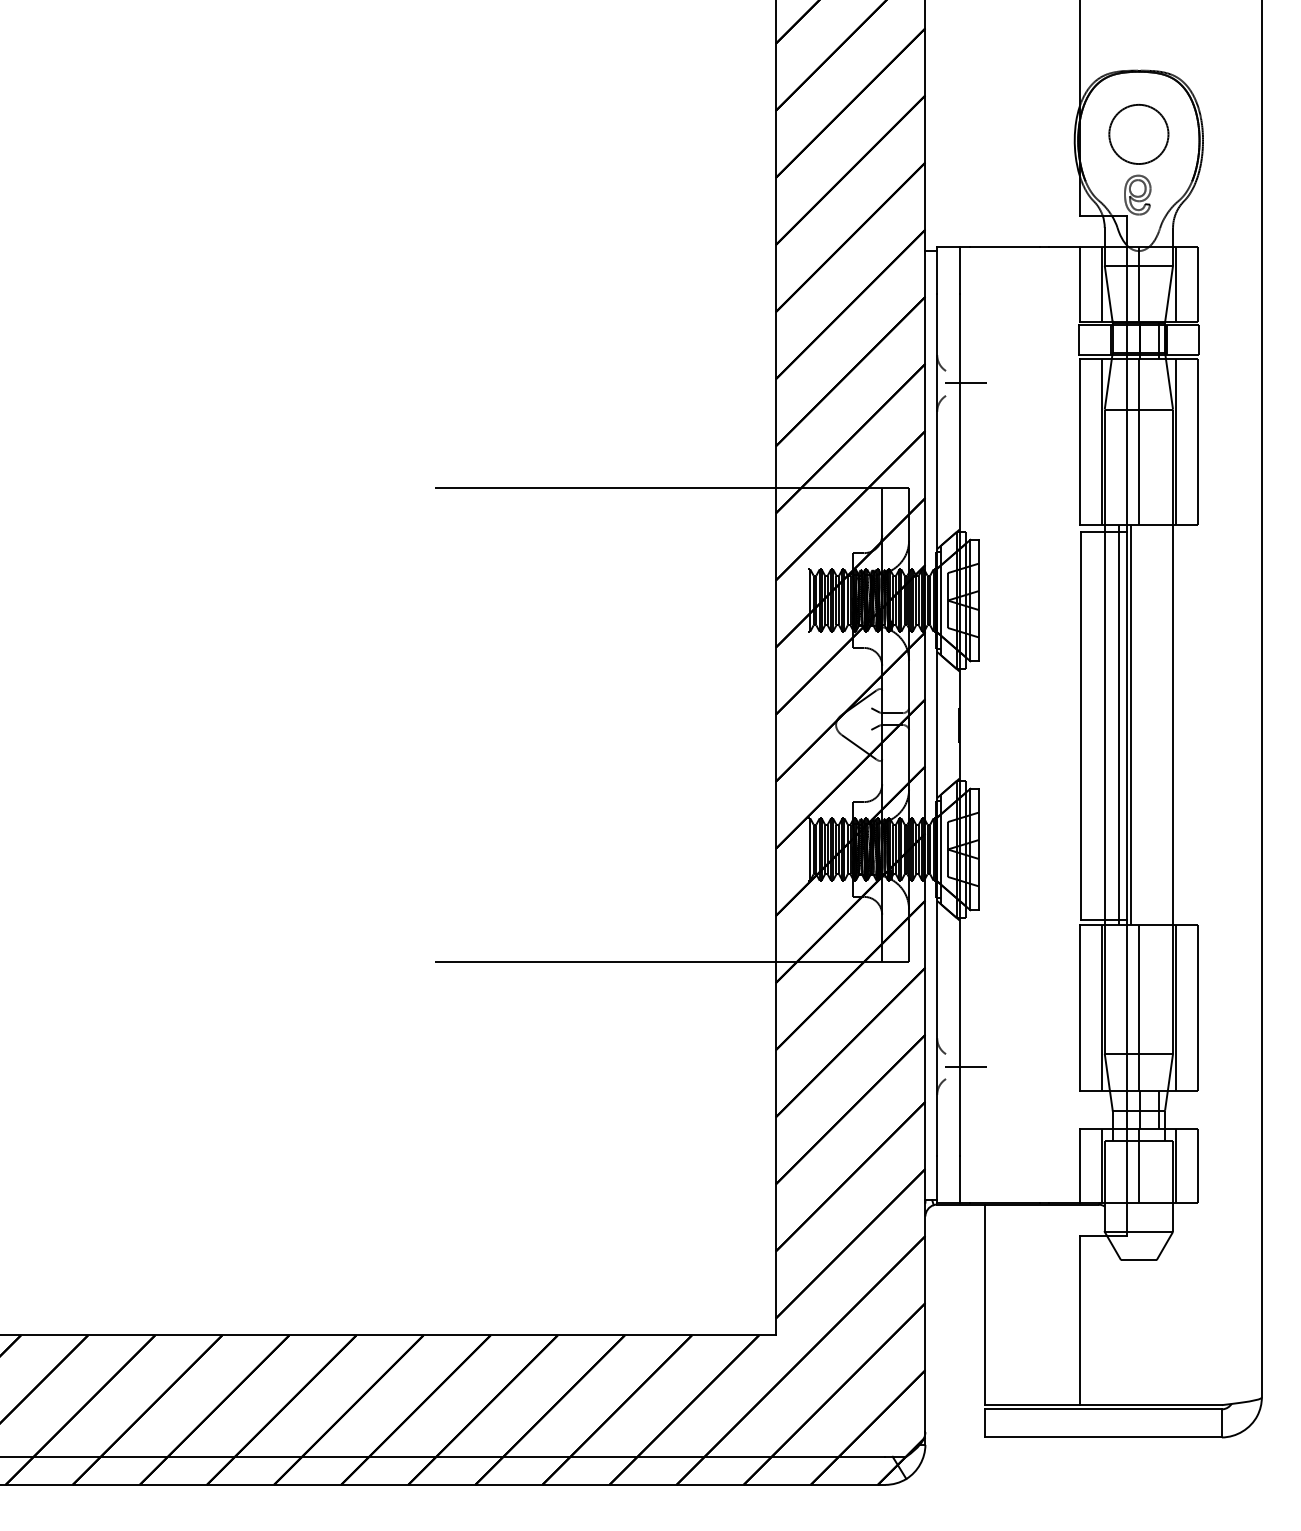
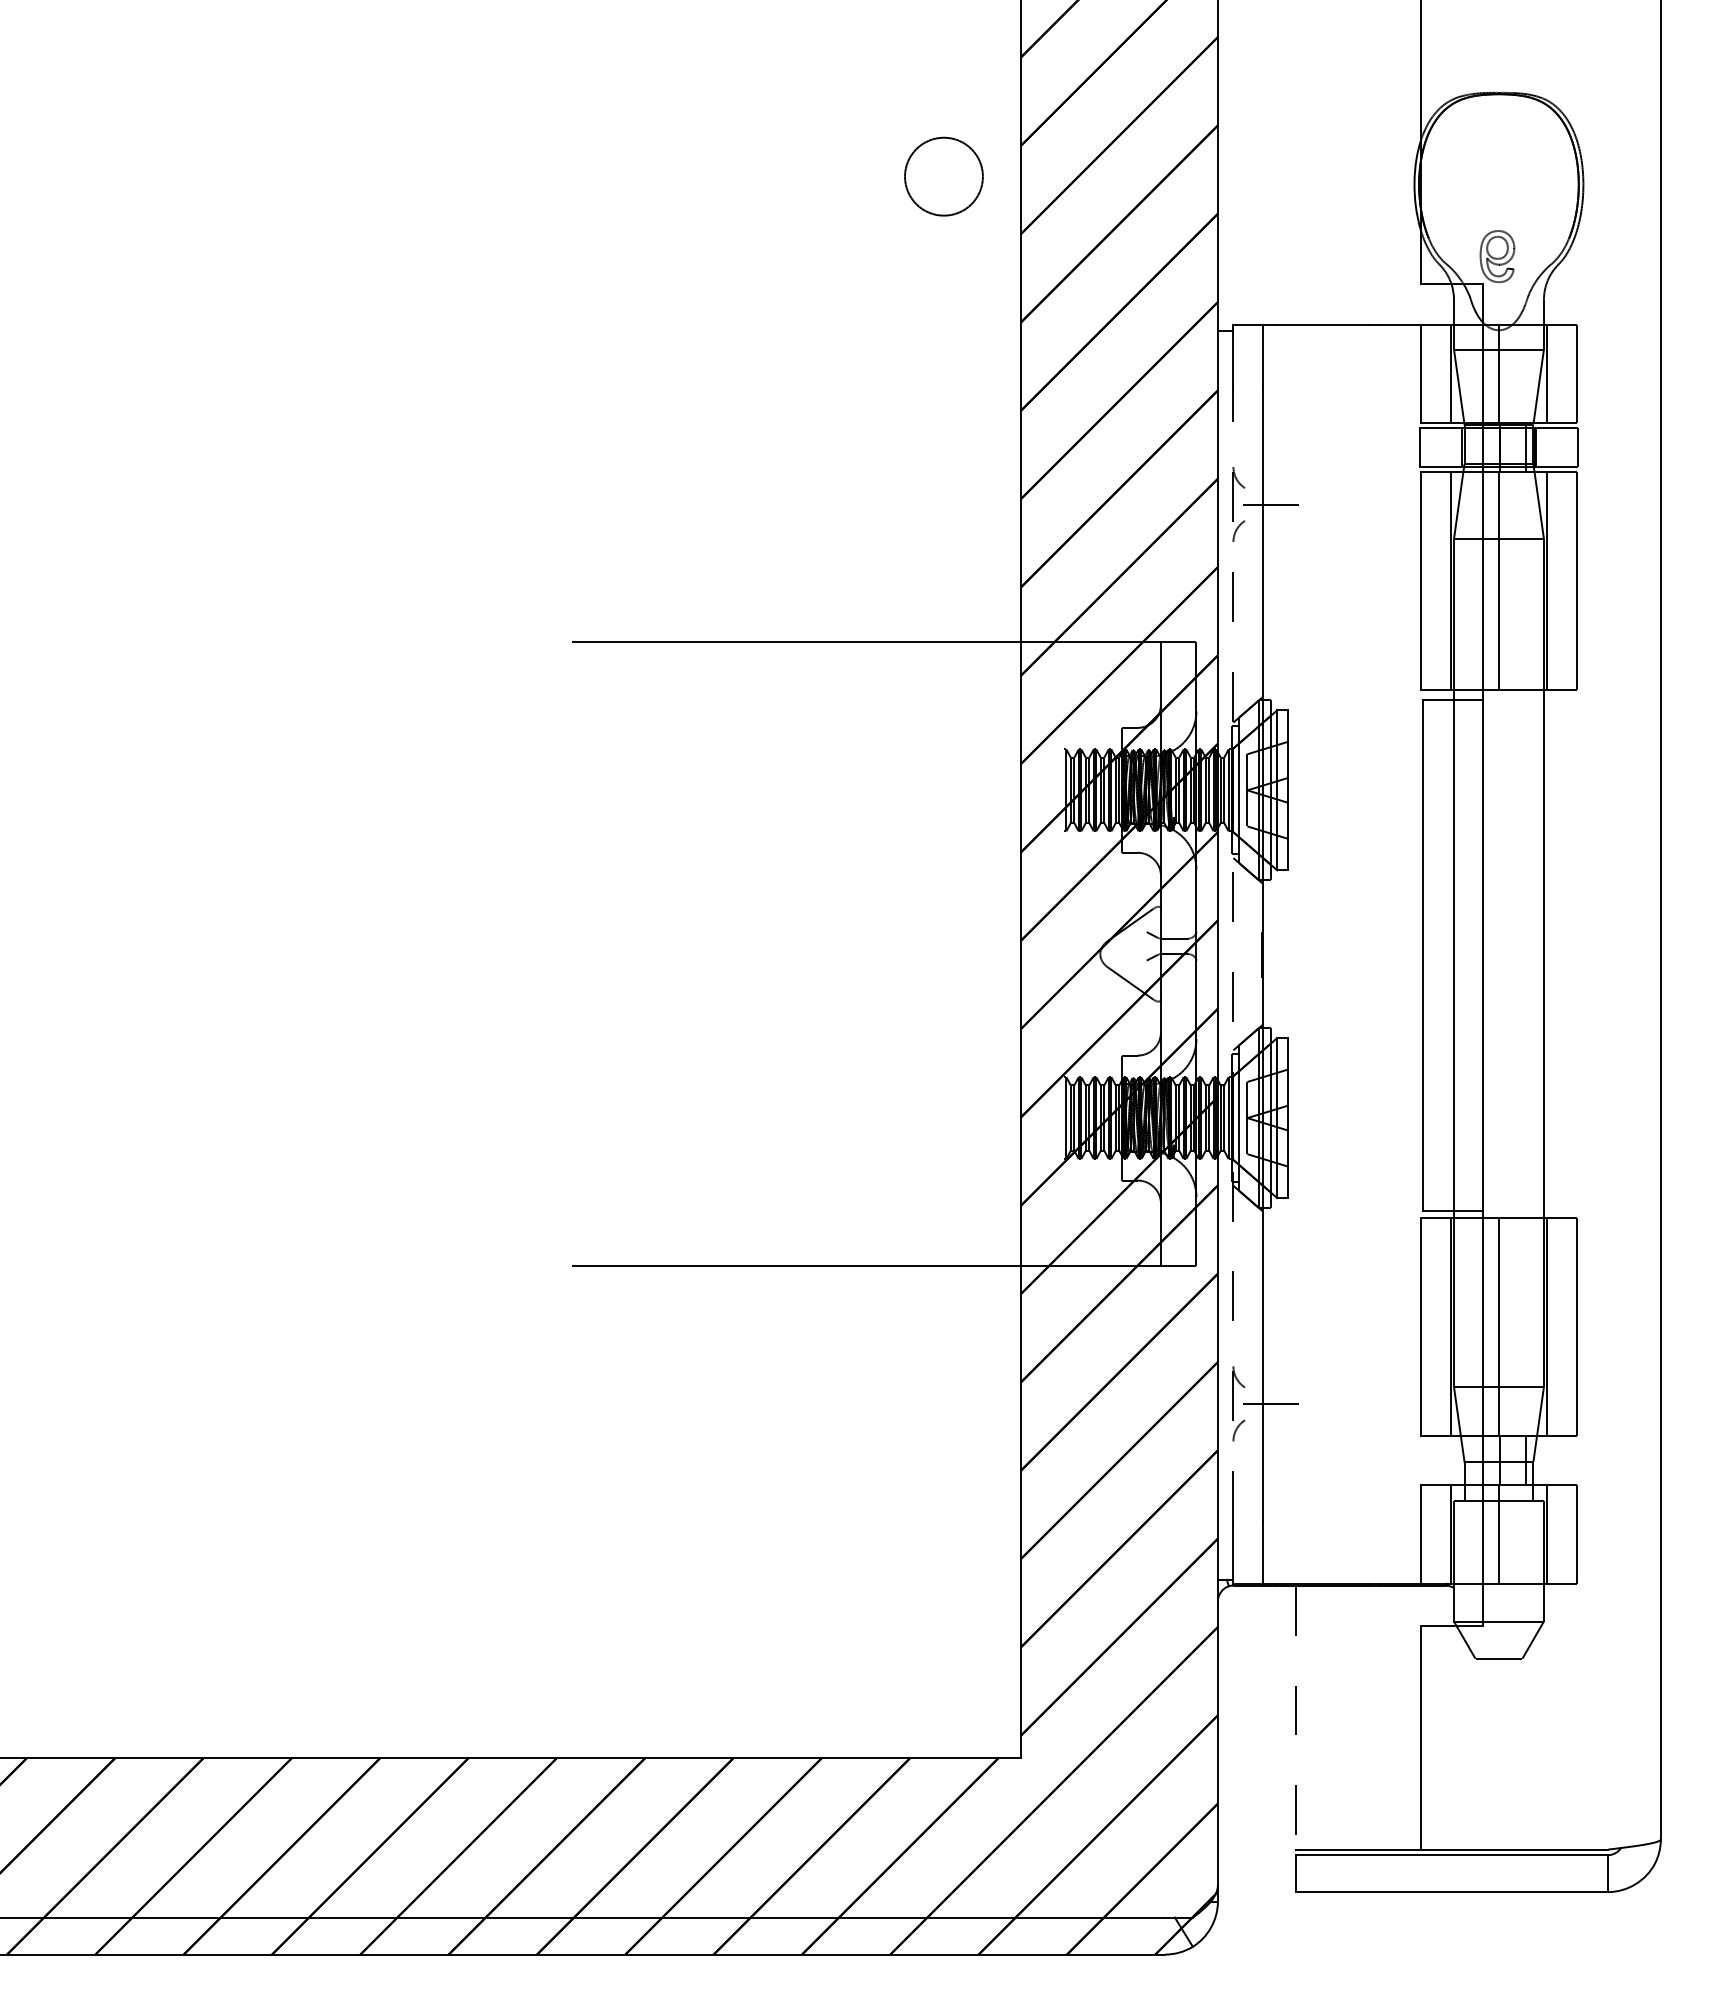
circle: (1138, 134) -> (943, 176), moved
line: (937, 724) -> (1233, 953), solid -> dashed
line: (1118, 725) -> (1472, 954), removed
line: (1131, 725) -> (1489, 954), removed
line: (985, 1305) -> (1296, 1718), solid -> dashed

